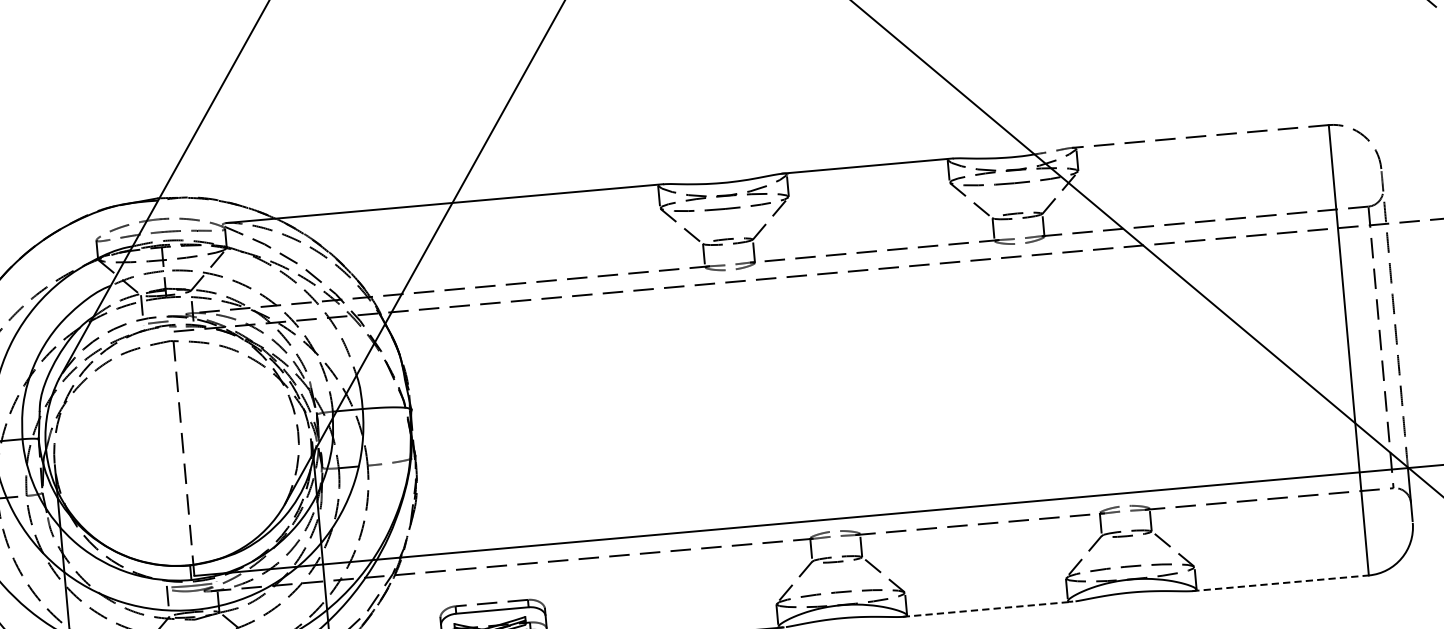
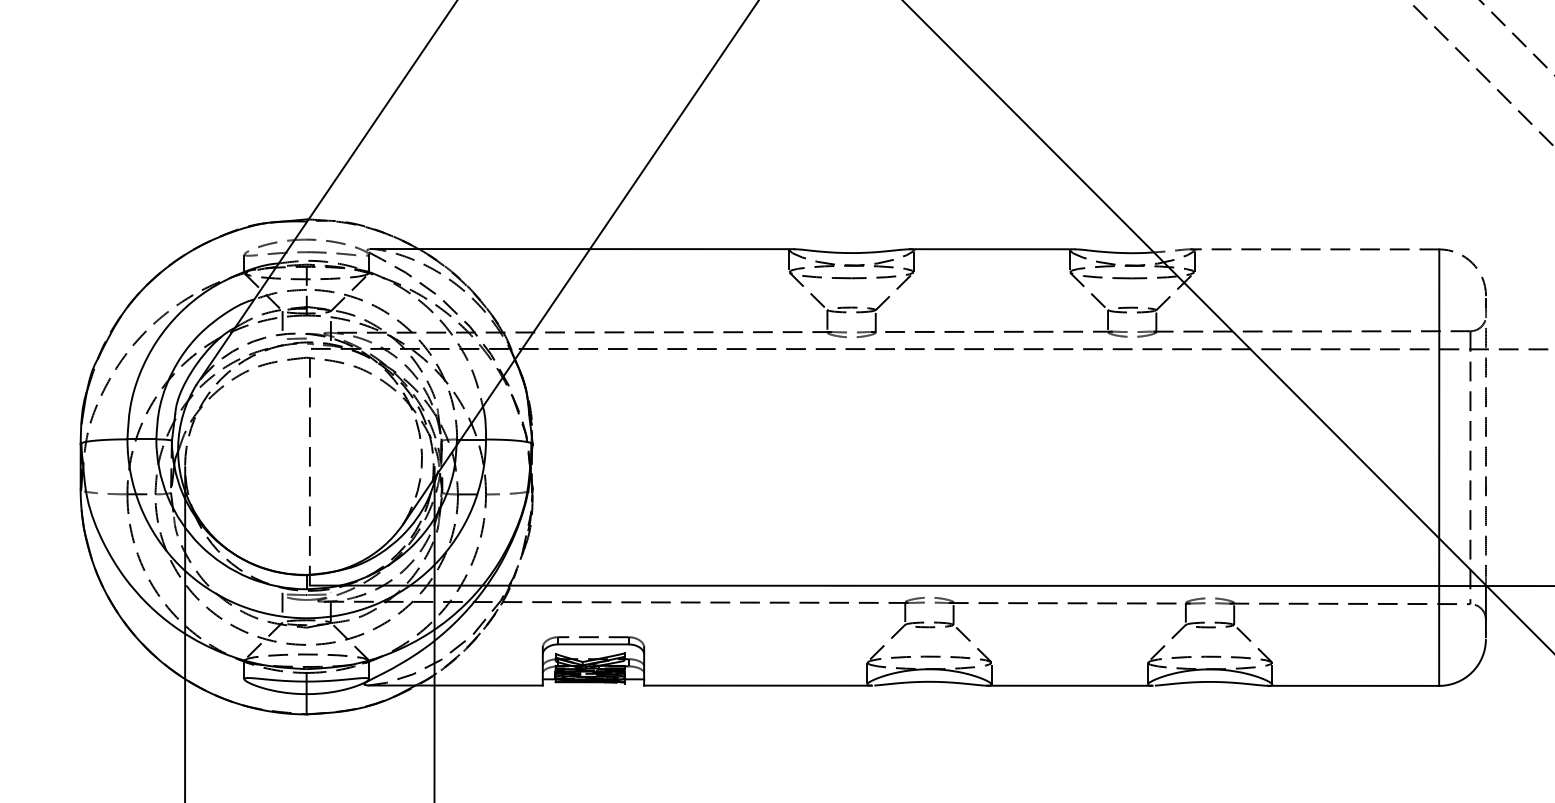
line: (1280, 582) -> (1353, 685), dashed -> solid
line: (987, 609) -> (1069, 685), dashed -> solid

